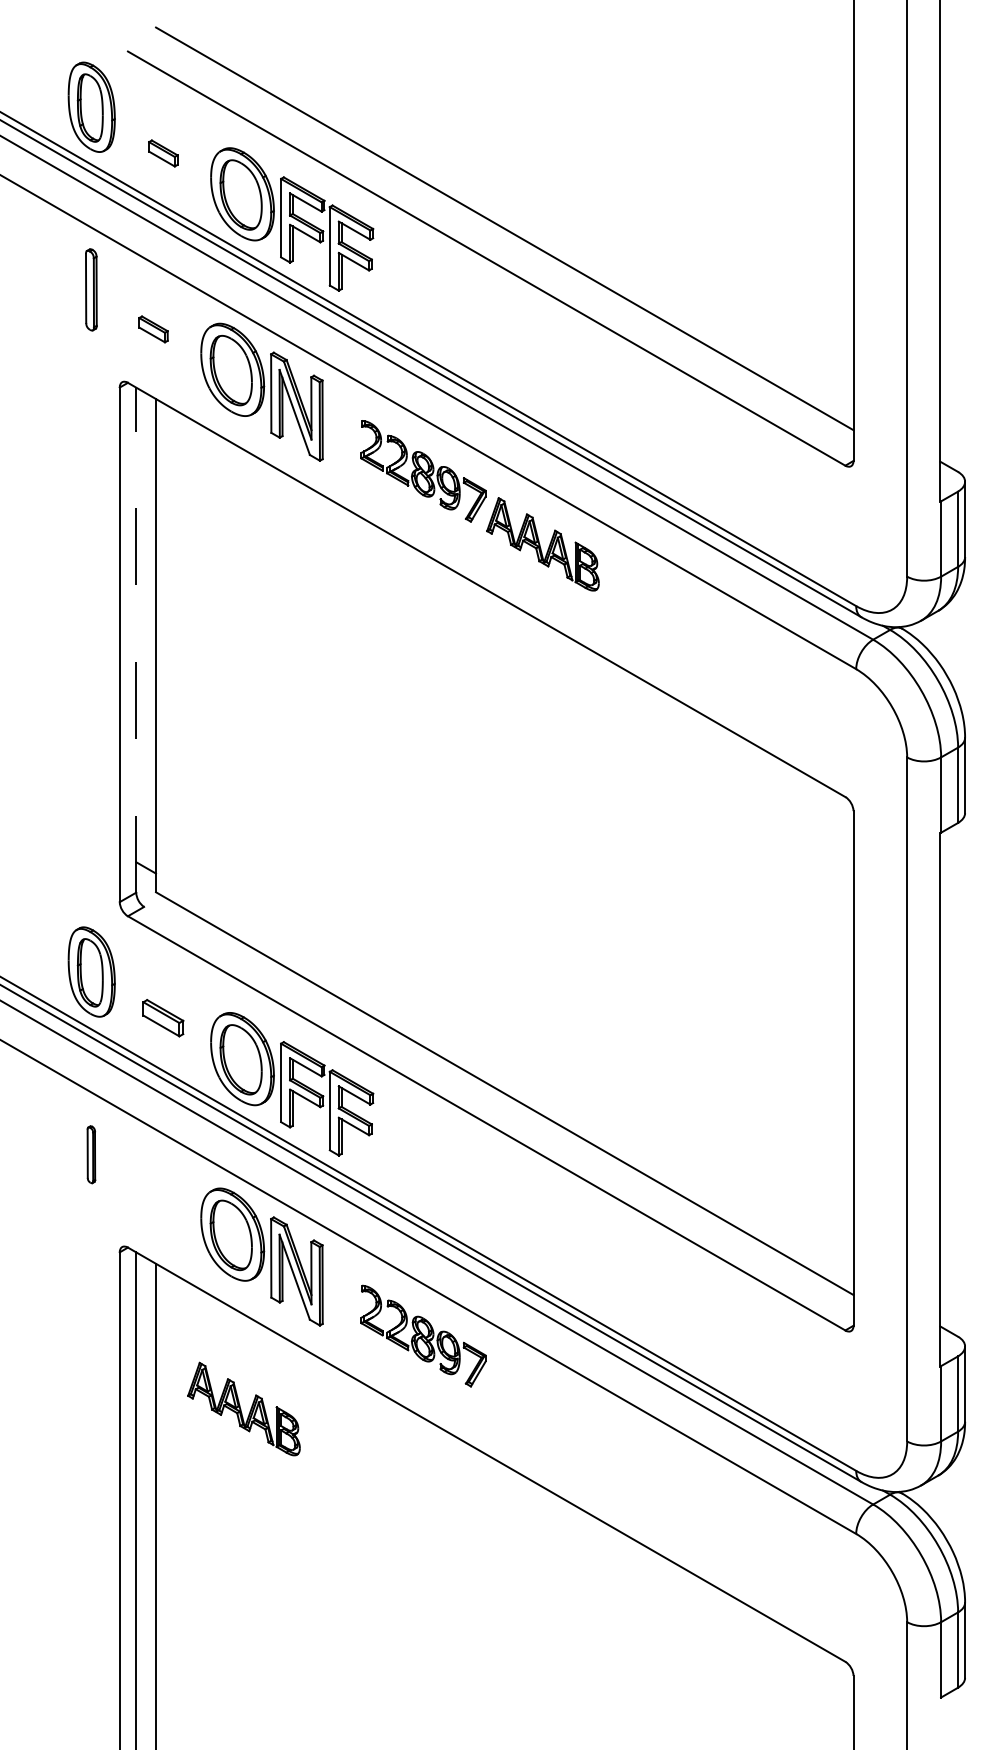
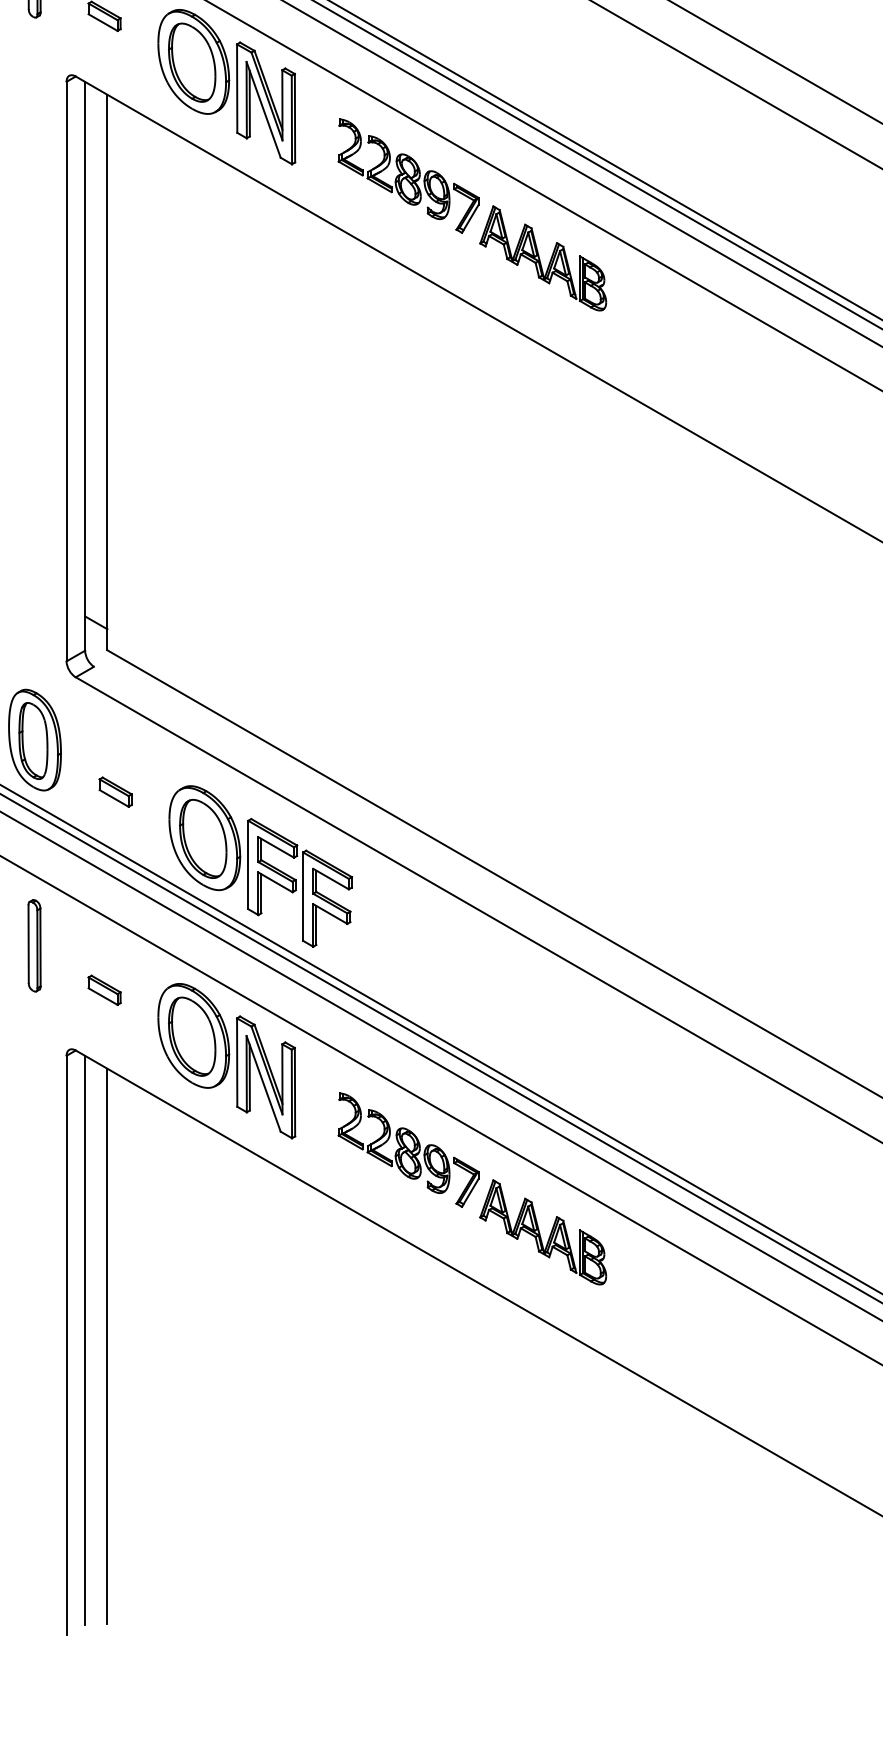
line: (136, 639) -> (85, 365), dashed -> solid
part: (163, 1018) -> (115, 792), size x0.71
part: (91, 1154) -> (34, 945), size x1.43
part: (153, 1194) -> (104, 990), added
part: (243, 1408) -> (542, 1231), moved

